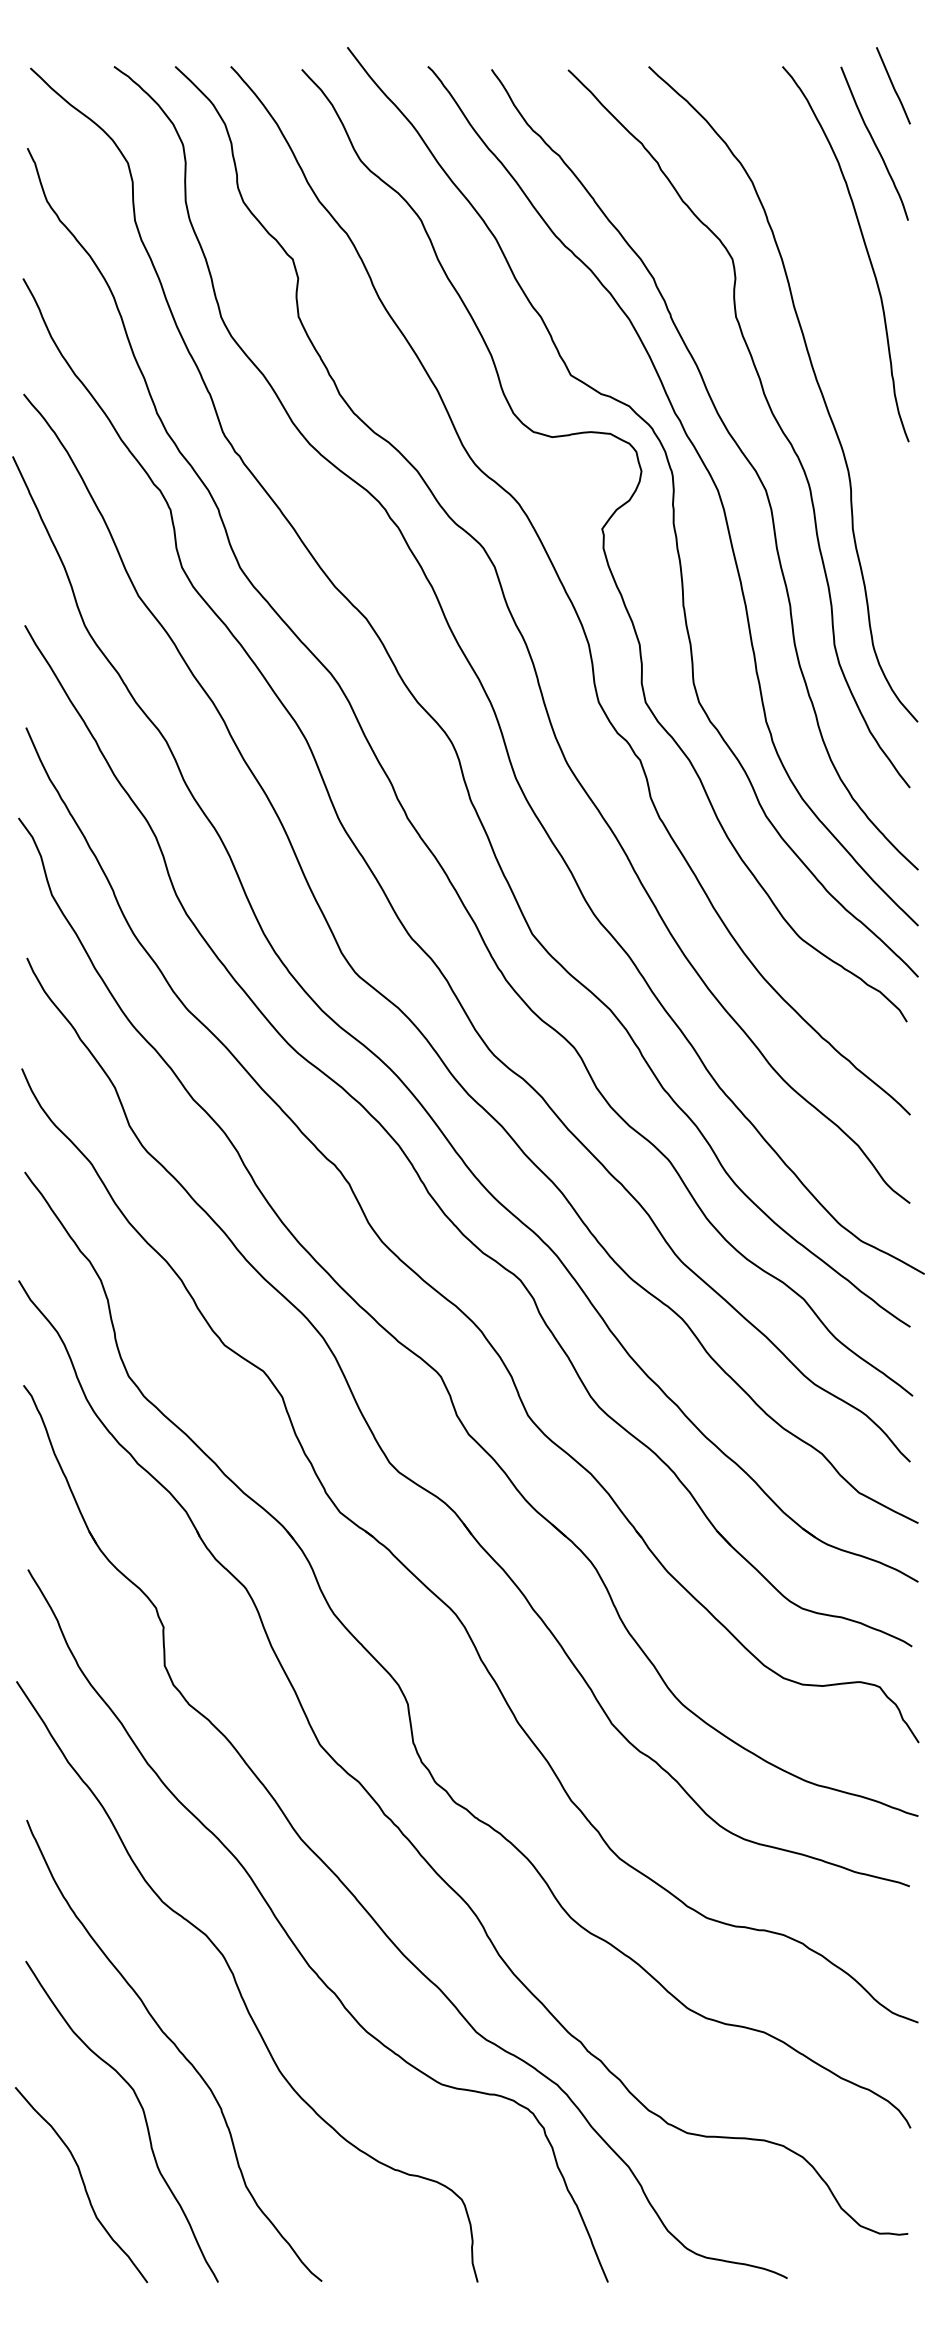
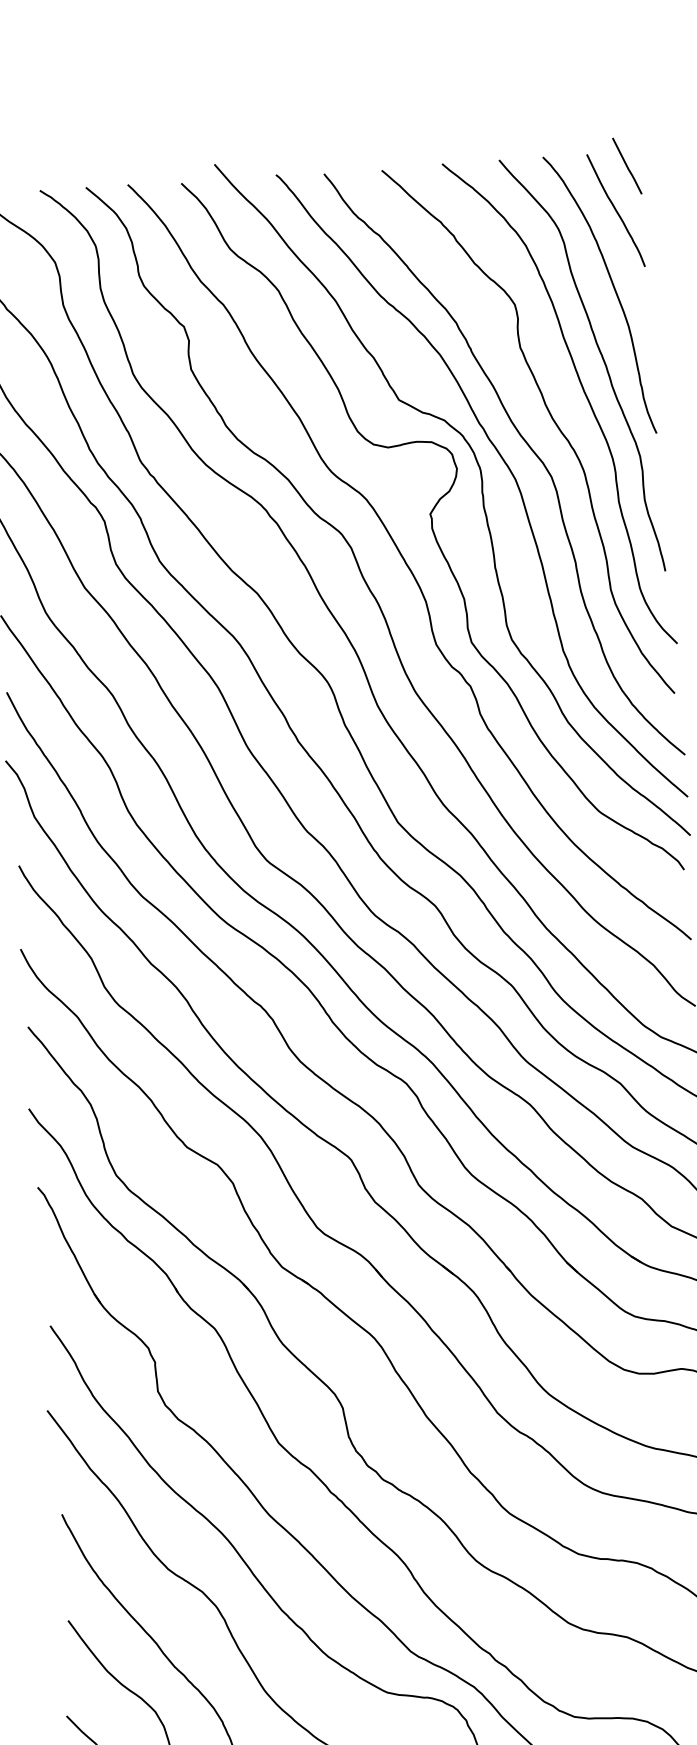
curve: (842, 335) -> (601, 356), added

